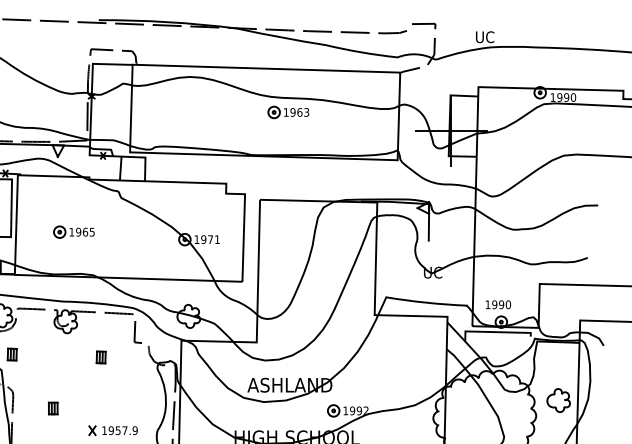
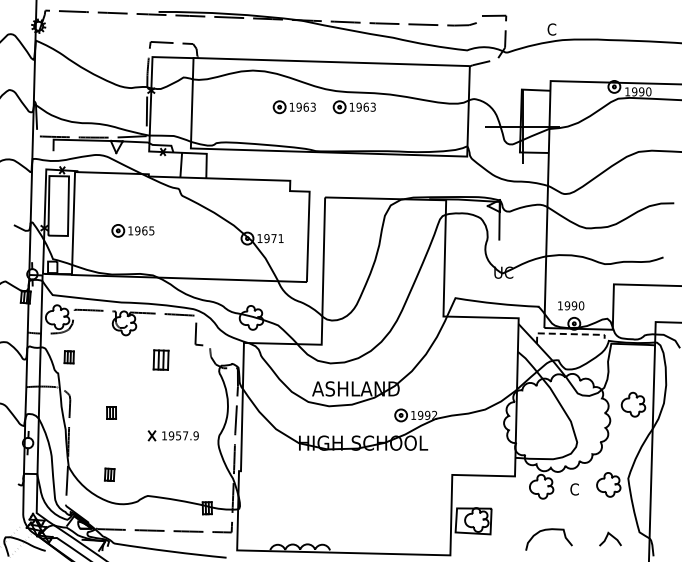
text: (484, 37) -> (556, 29), UC -> C
part: (229, 112) -> (293, 107), added
line: (494, 332) -> (567, 334), solid -> dashed
part: (100, 357) -> (160, 360), size x1.6

